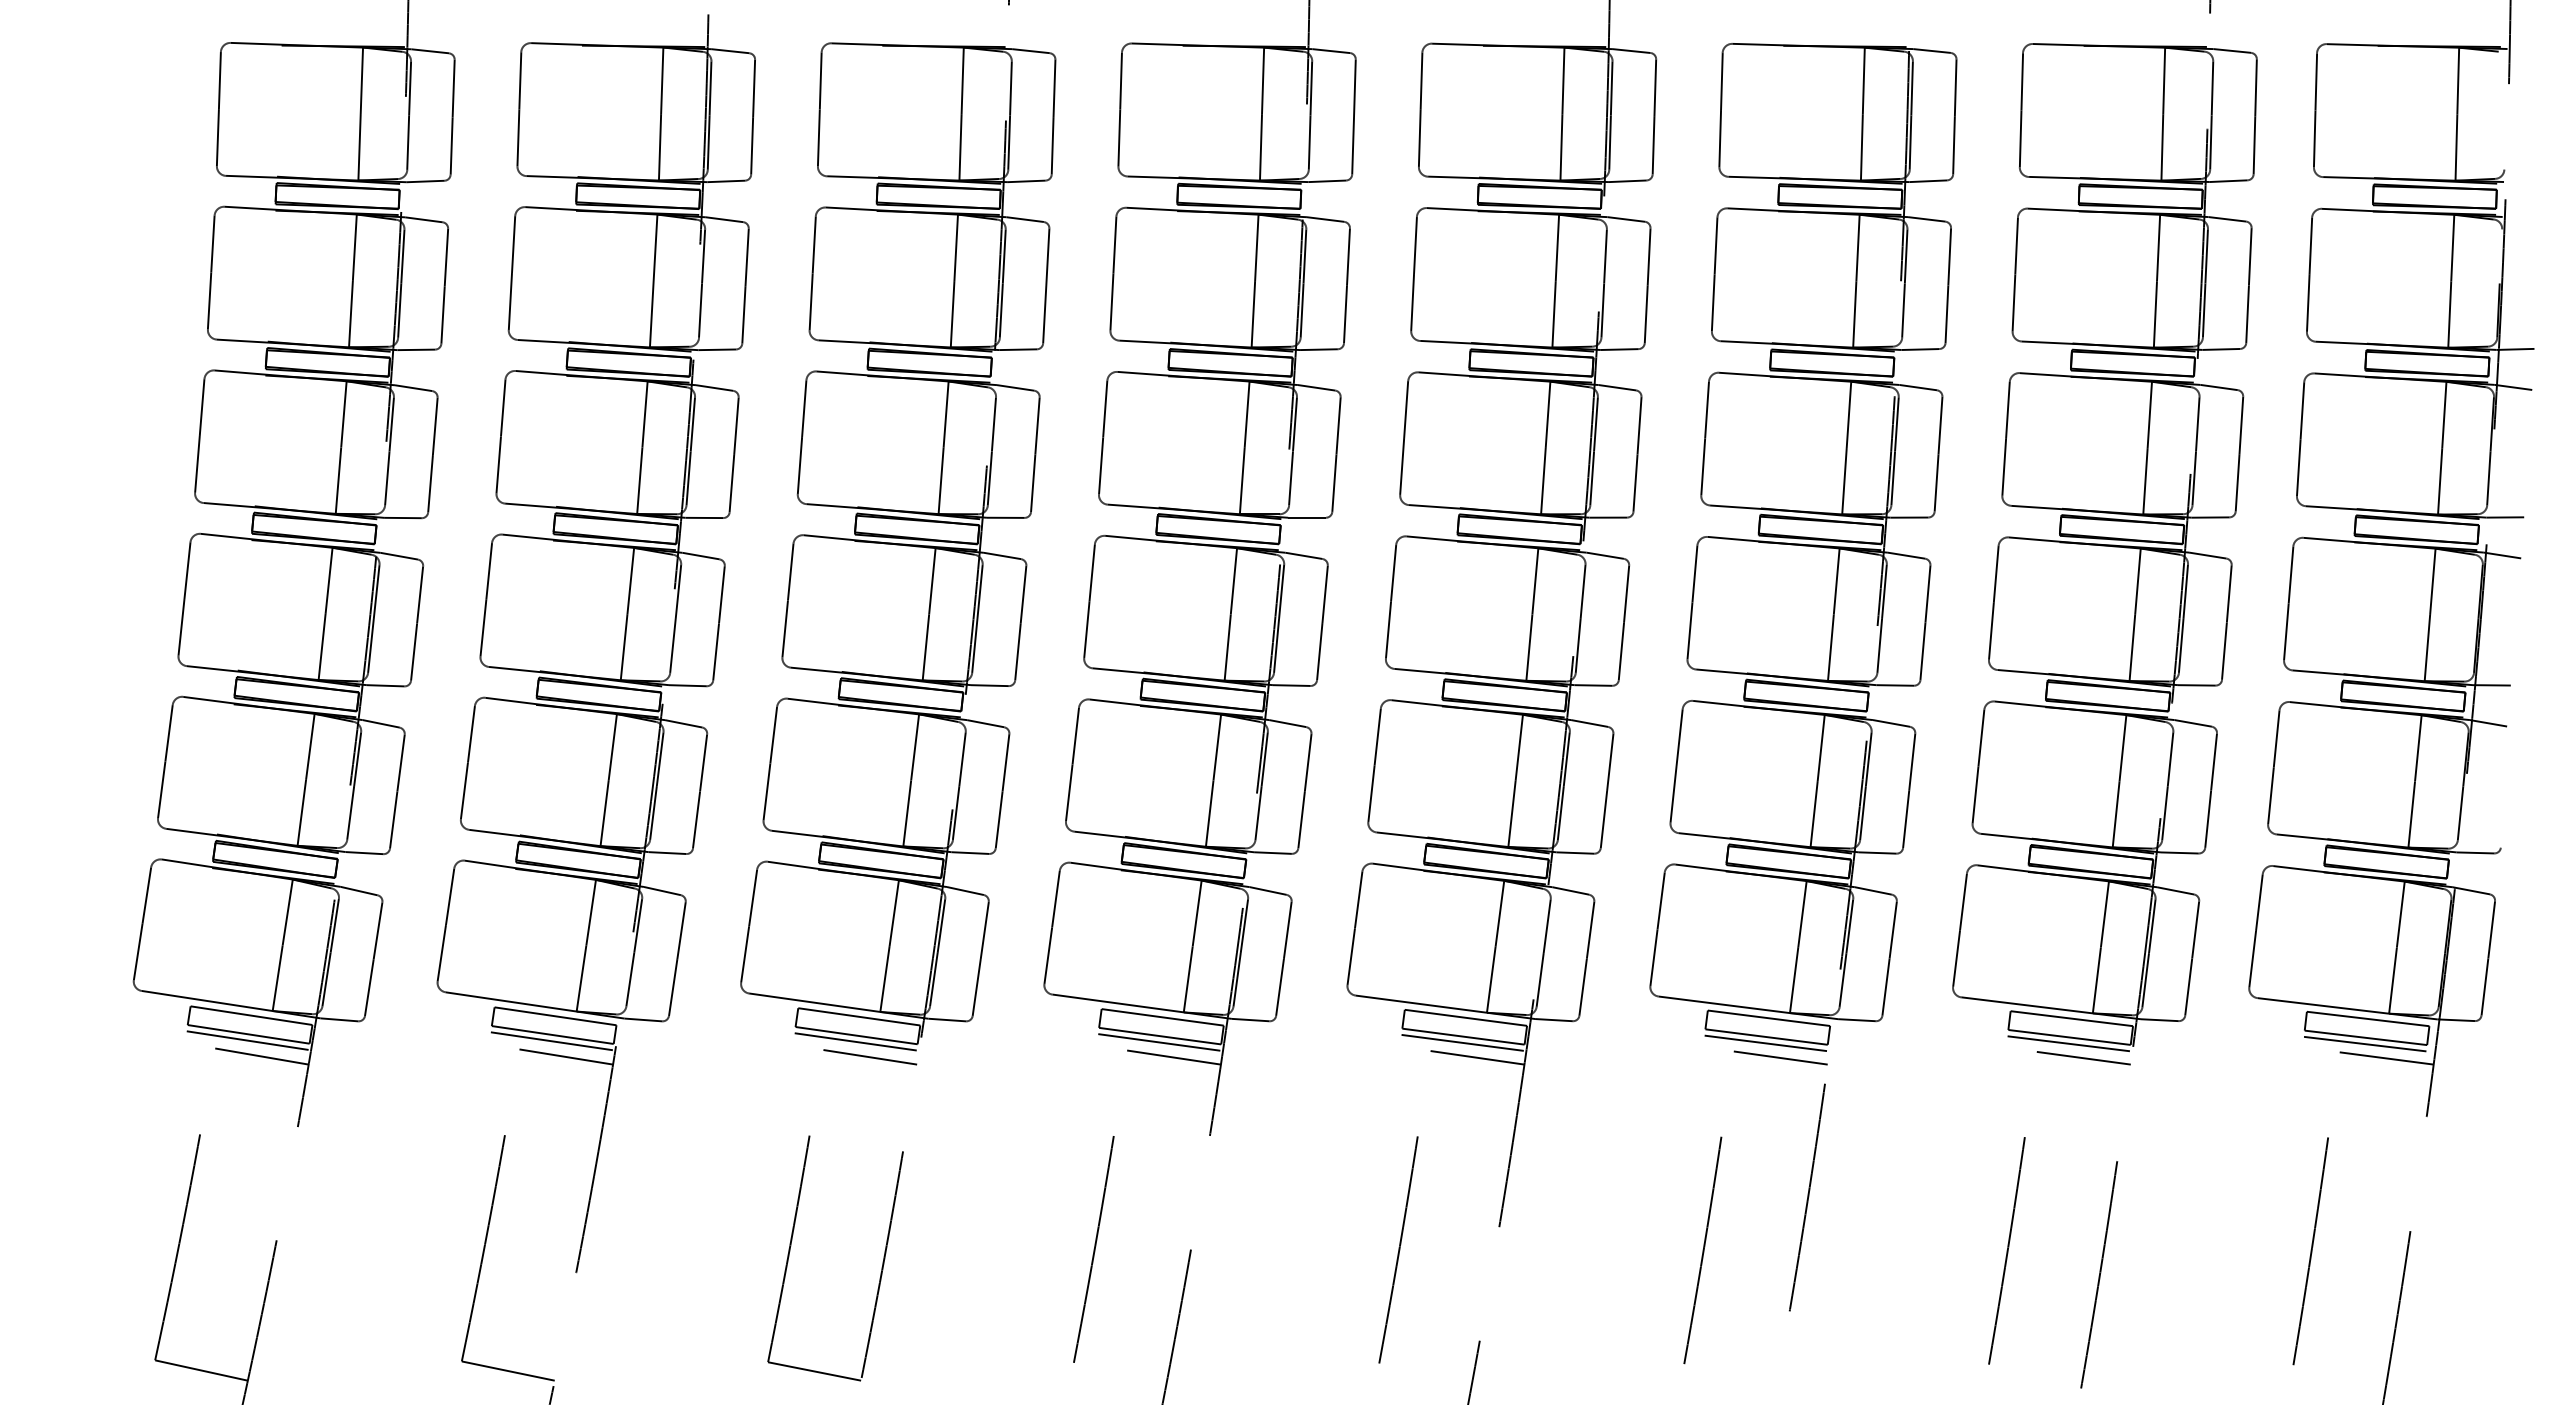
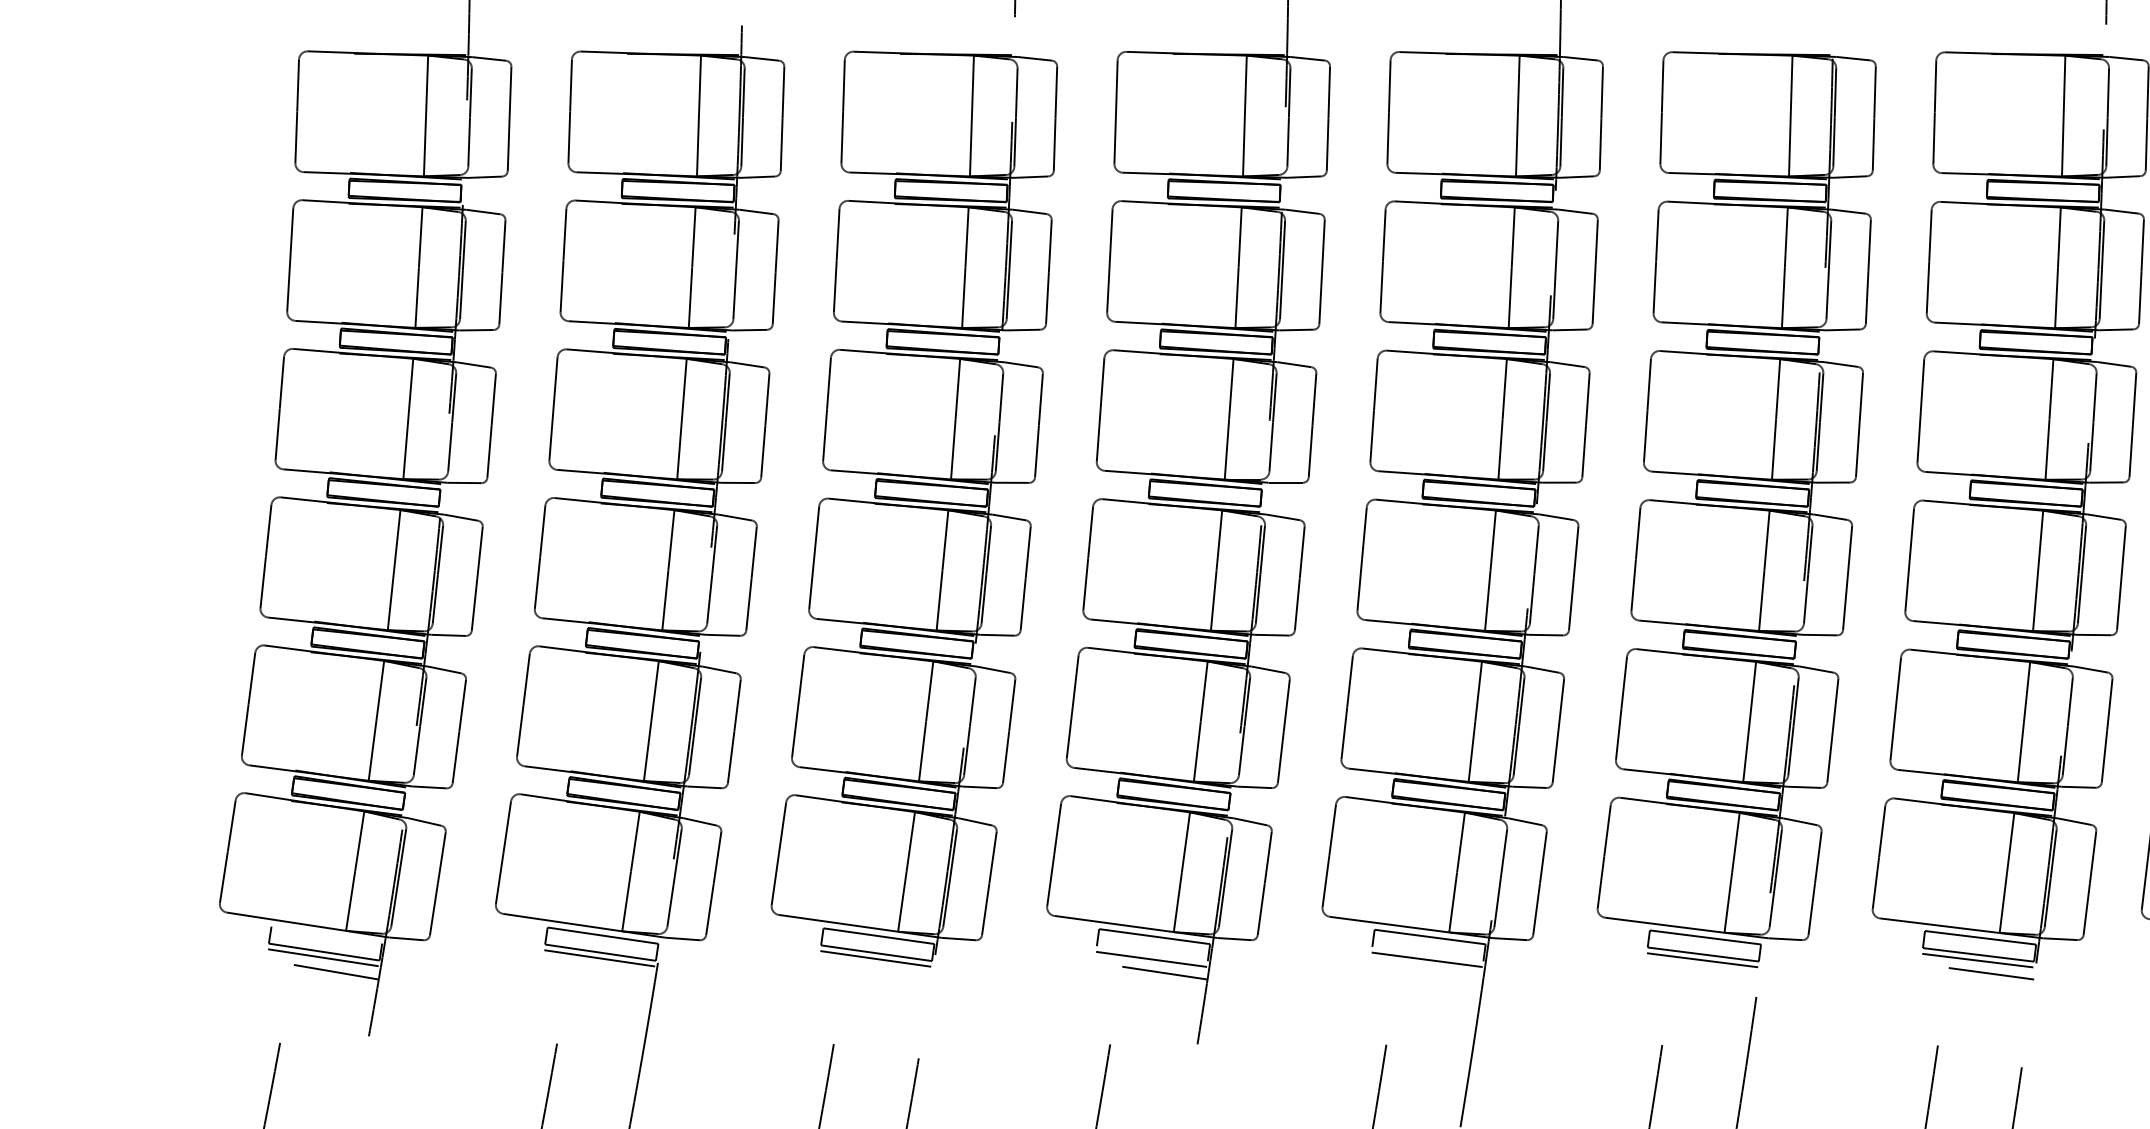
line: (251, 1015) -> (326, 934), removed
line: (1160, 1035) -> (1152, 953), removed
line: (1463, 1036) -> (1427, 954), removed
line: (566, 1056) -> (613, 972), removed
line: (870, 1057) -> (889, 973), removed
line: (1477, 1057) -> (1440, 973), removed
line: (1780, 1057) -> (1715, 973), removed

